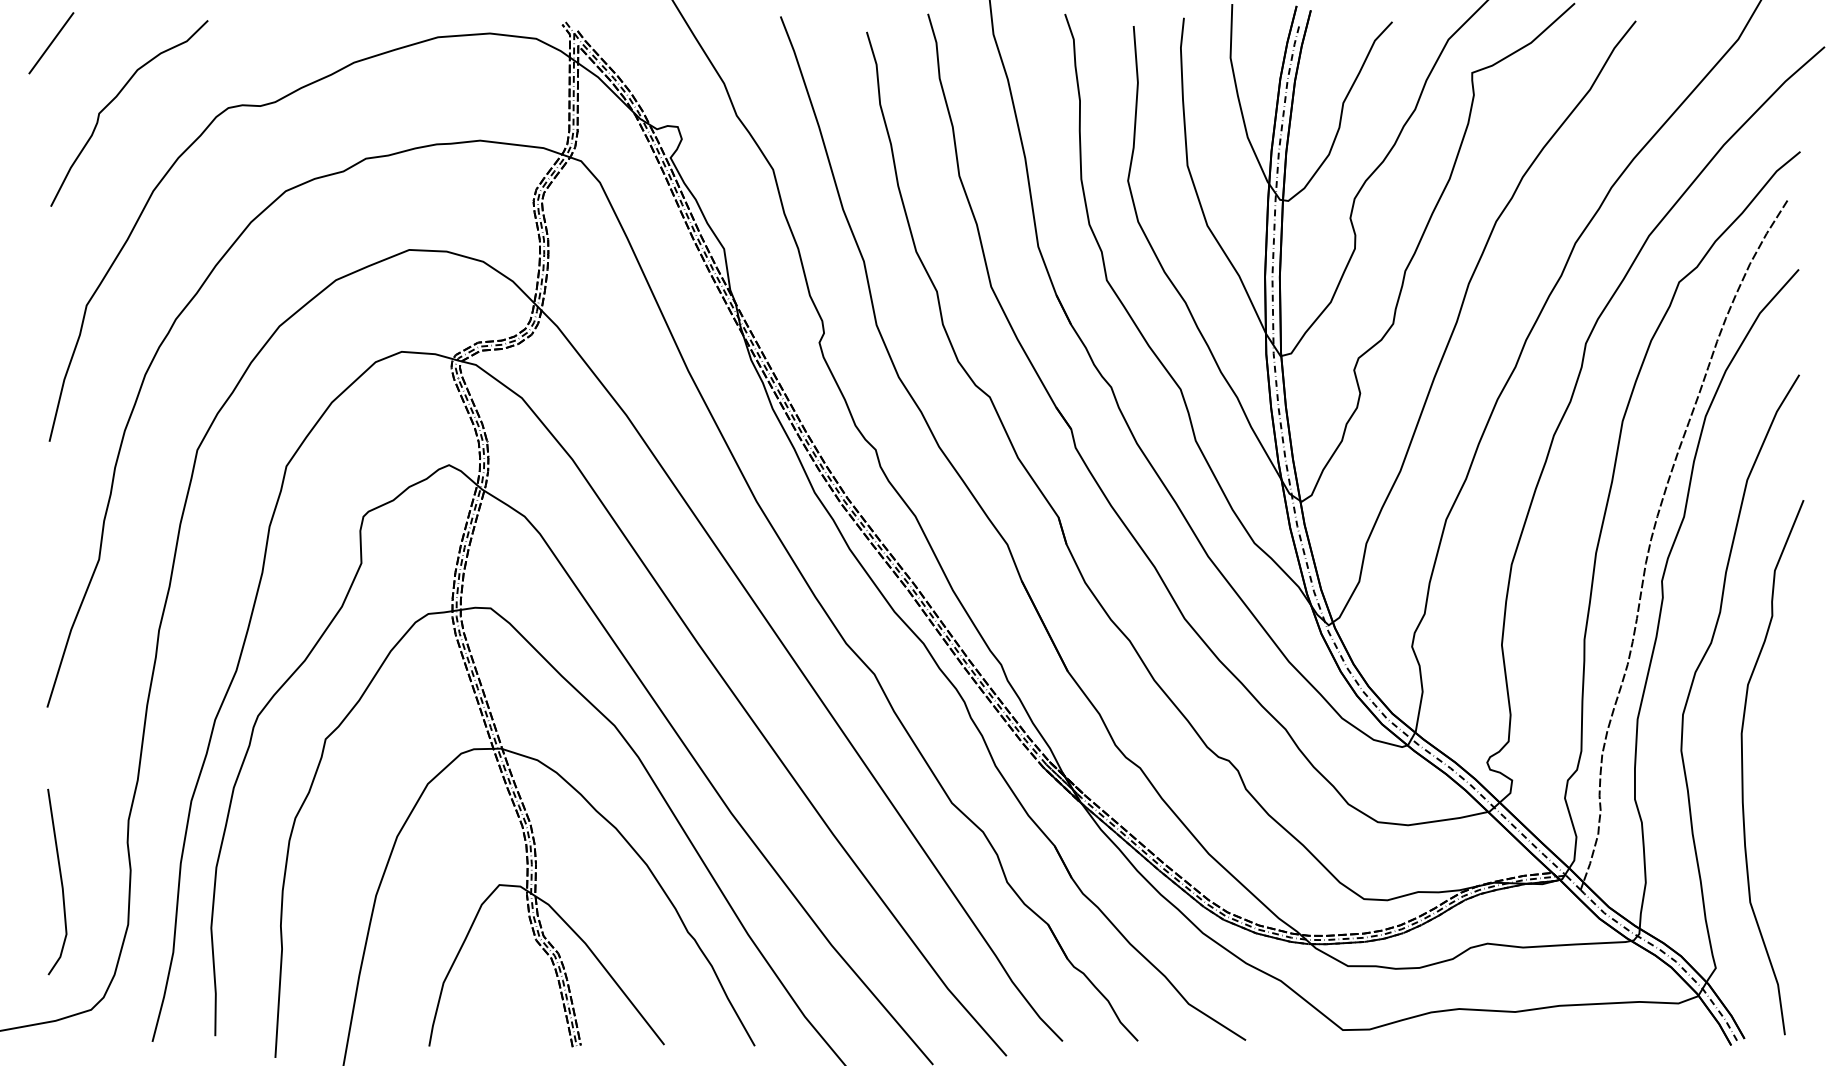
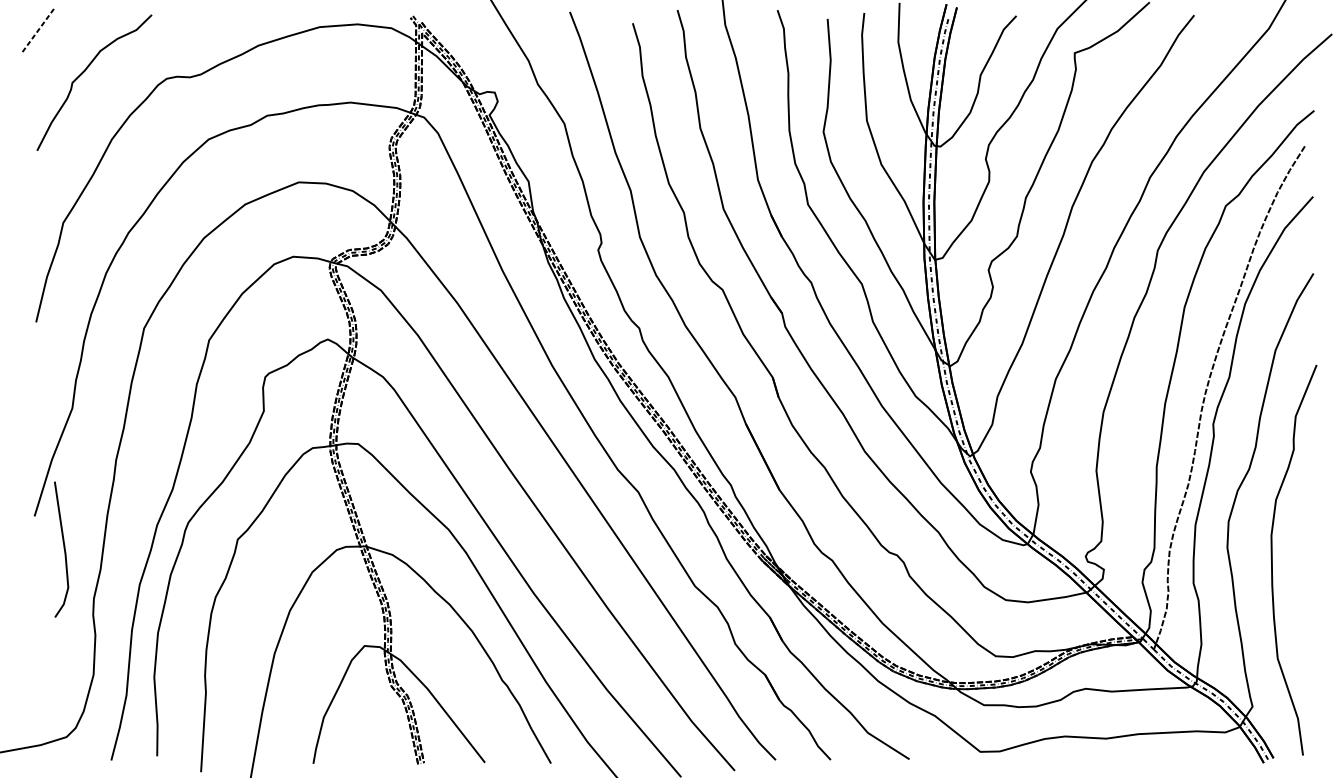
line: (51, 43) -> (37, 31), solid -> dashed
line: (60, 881) -> (63, 549), moved

